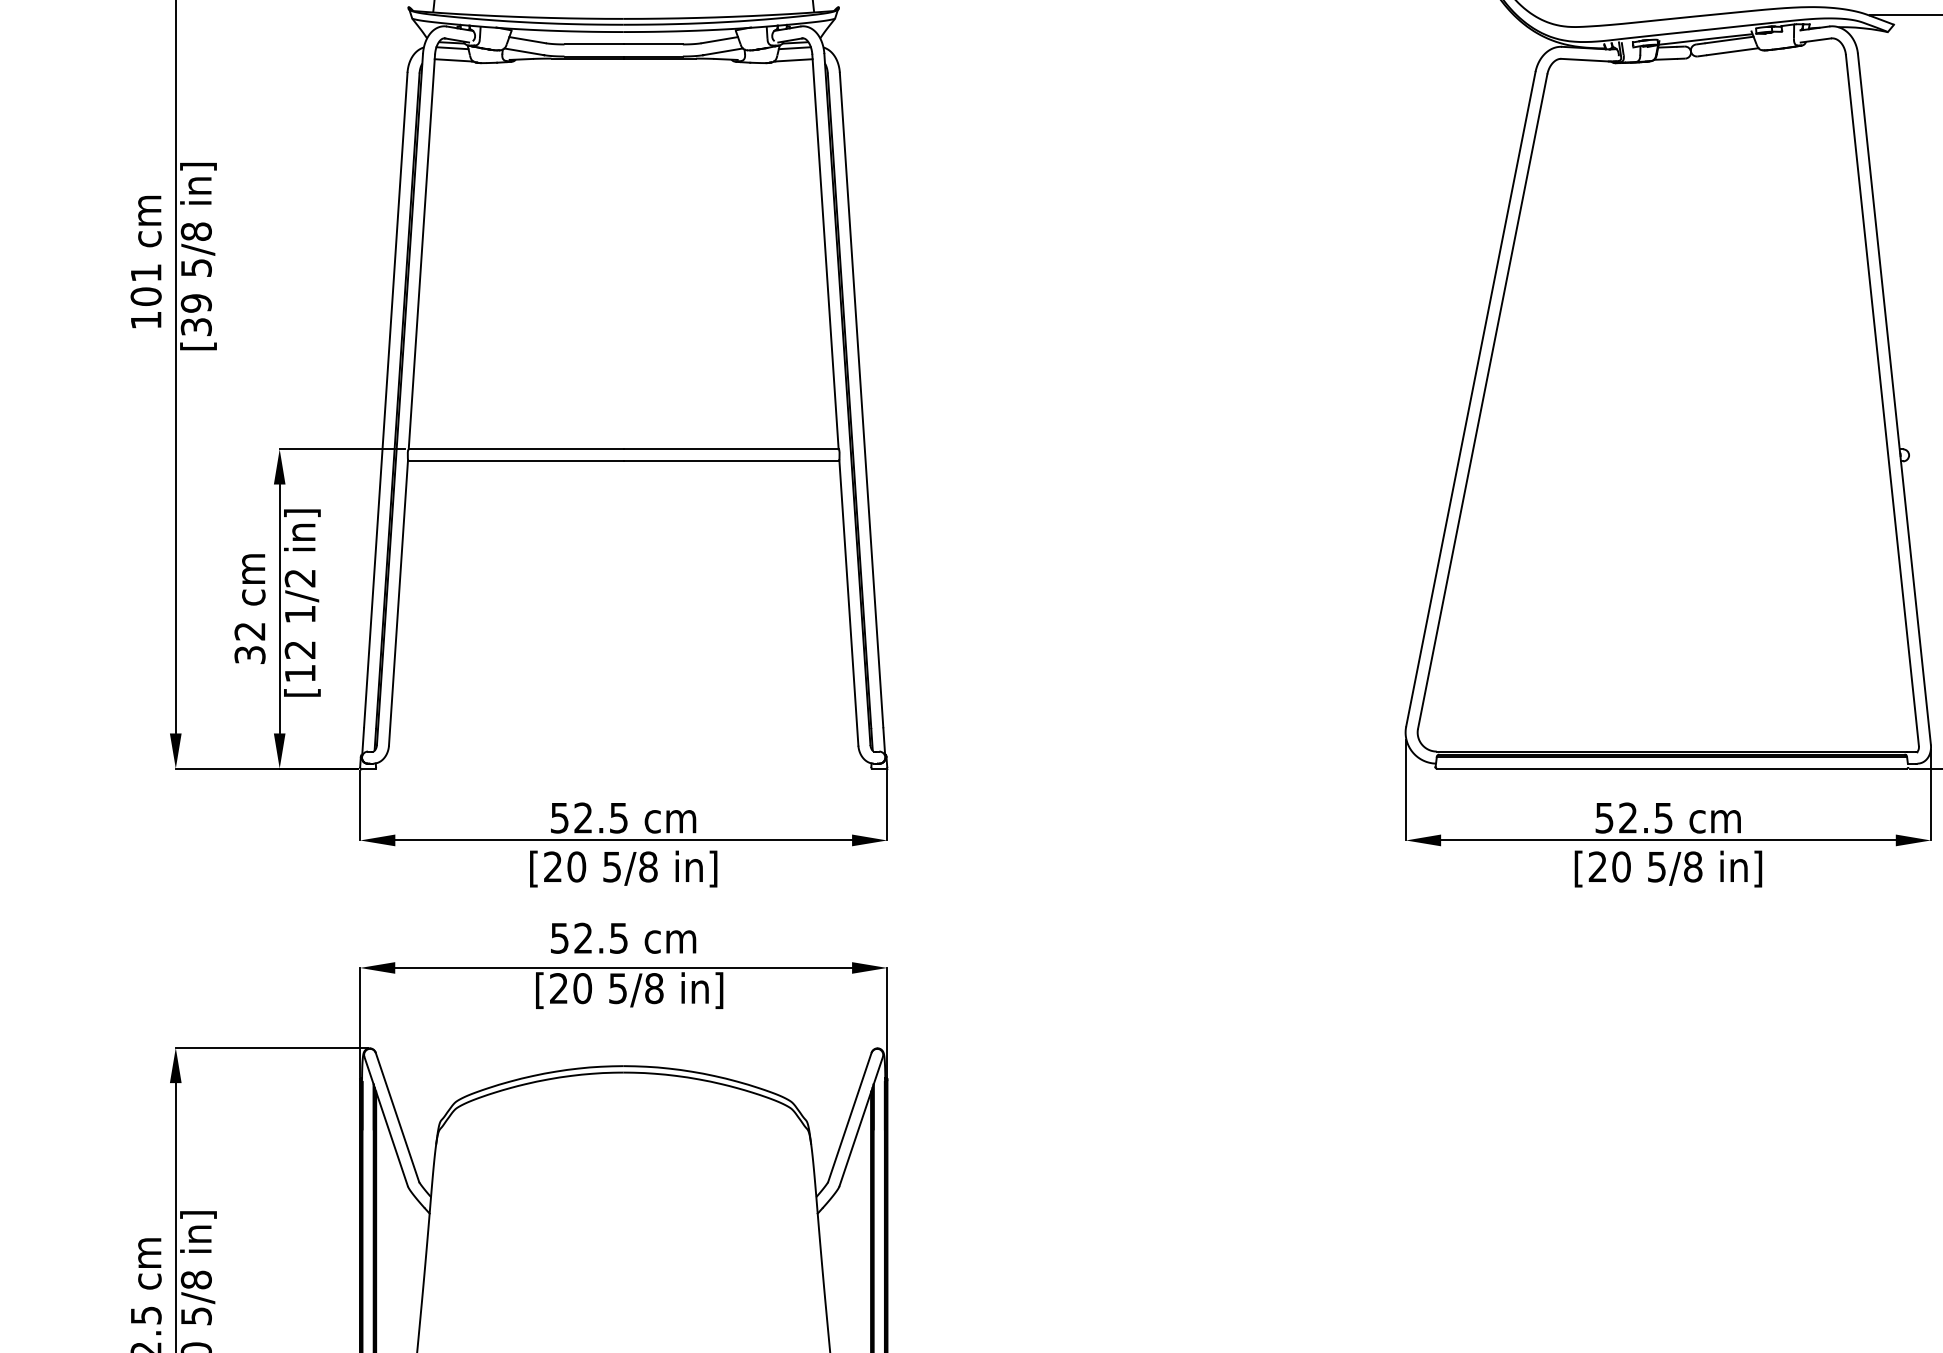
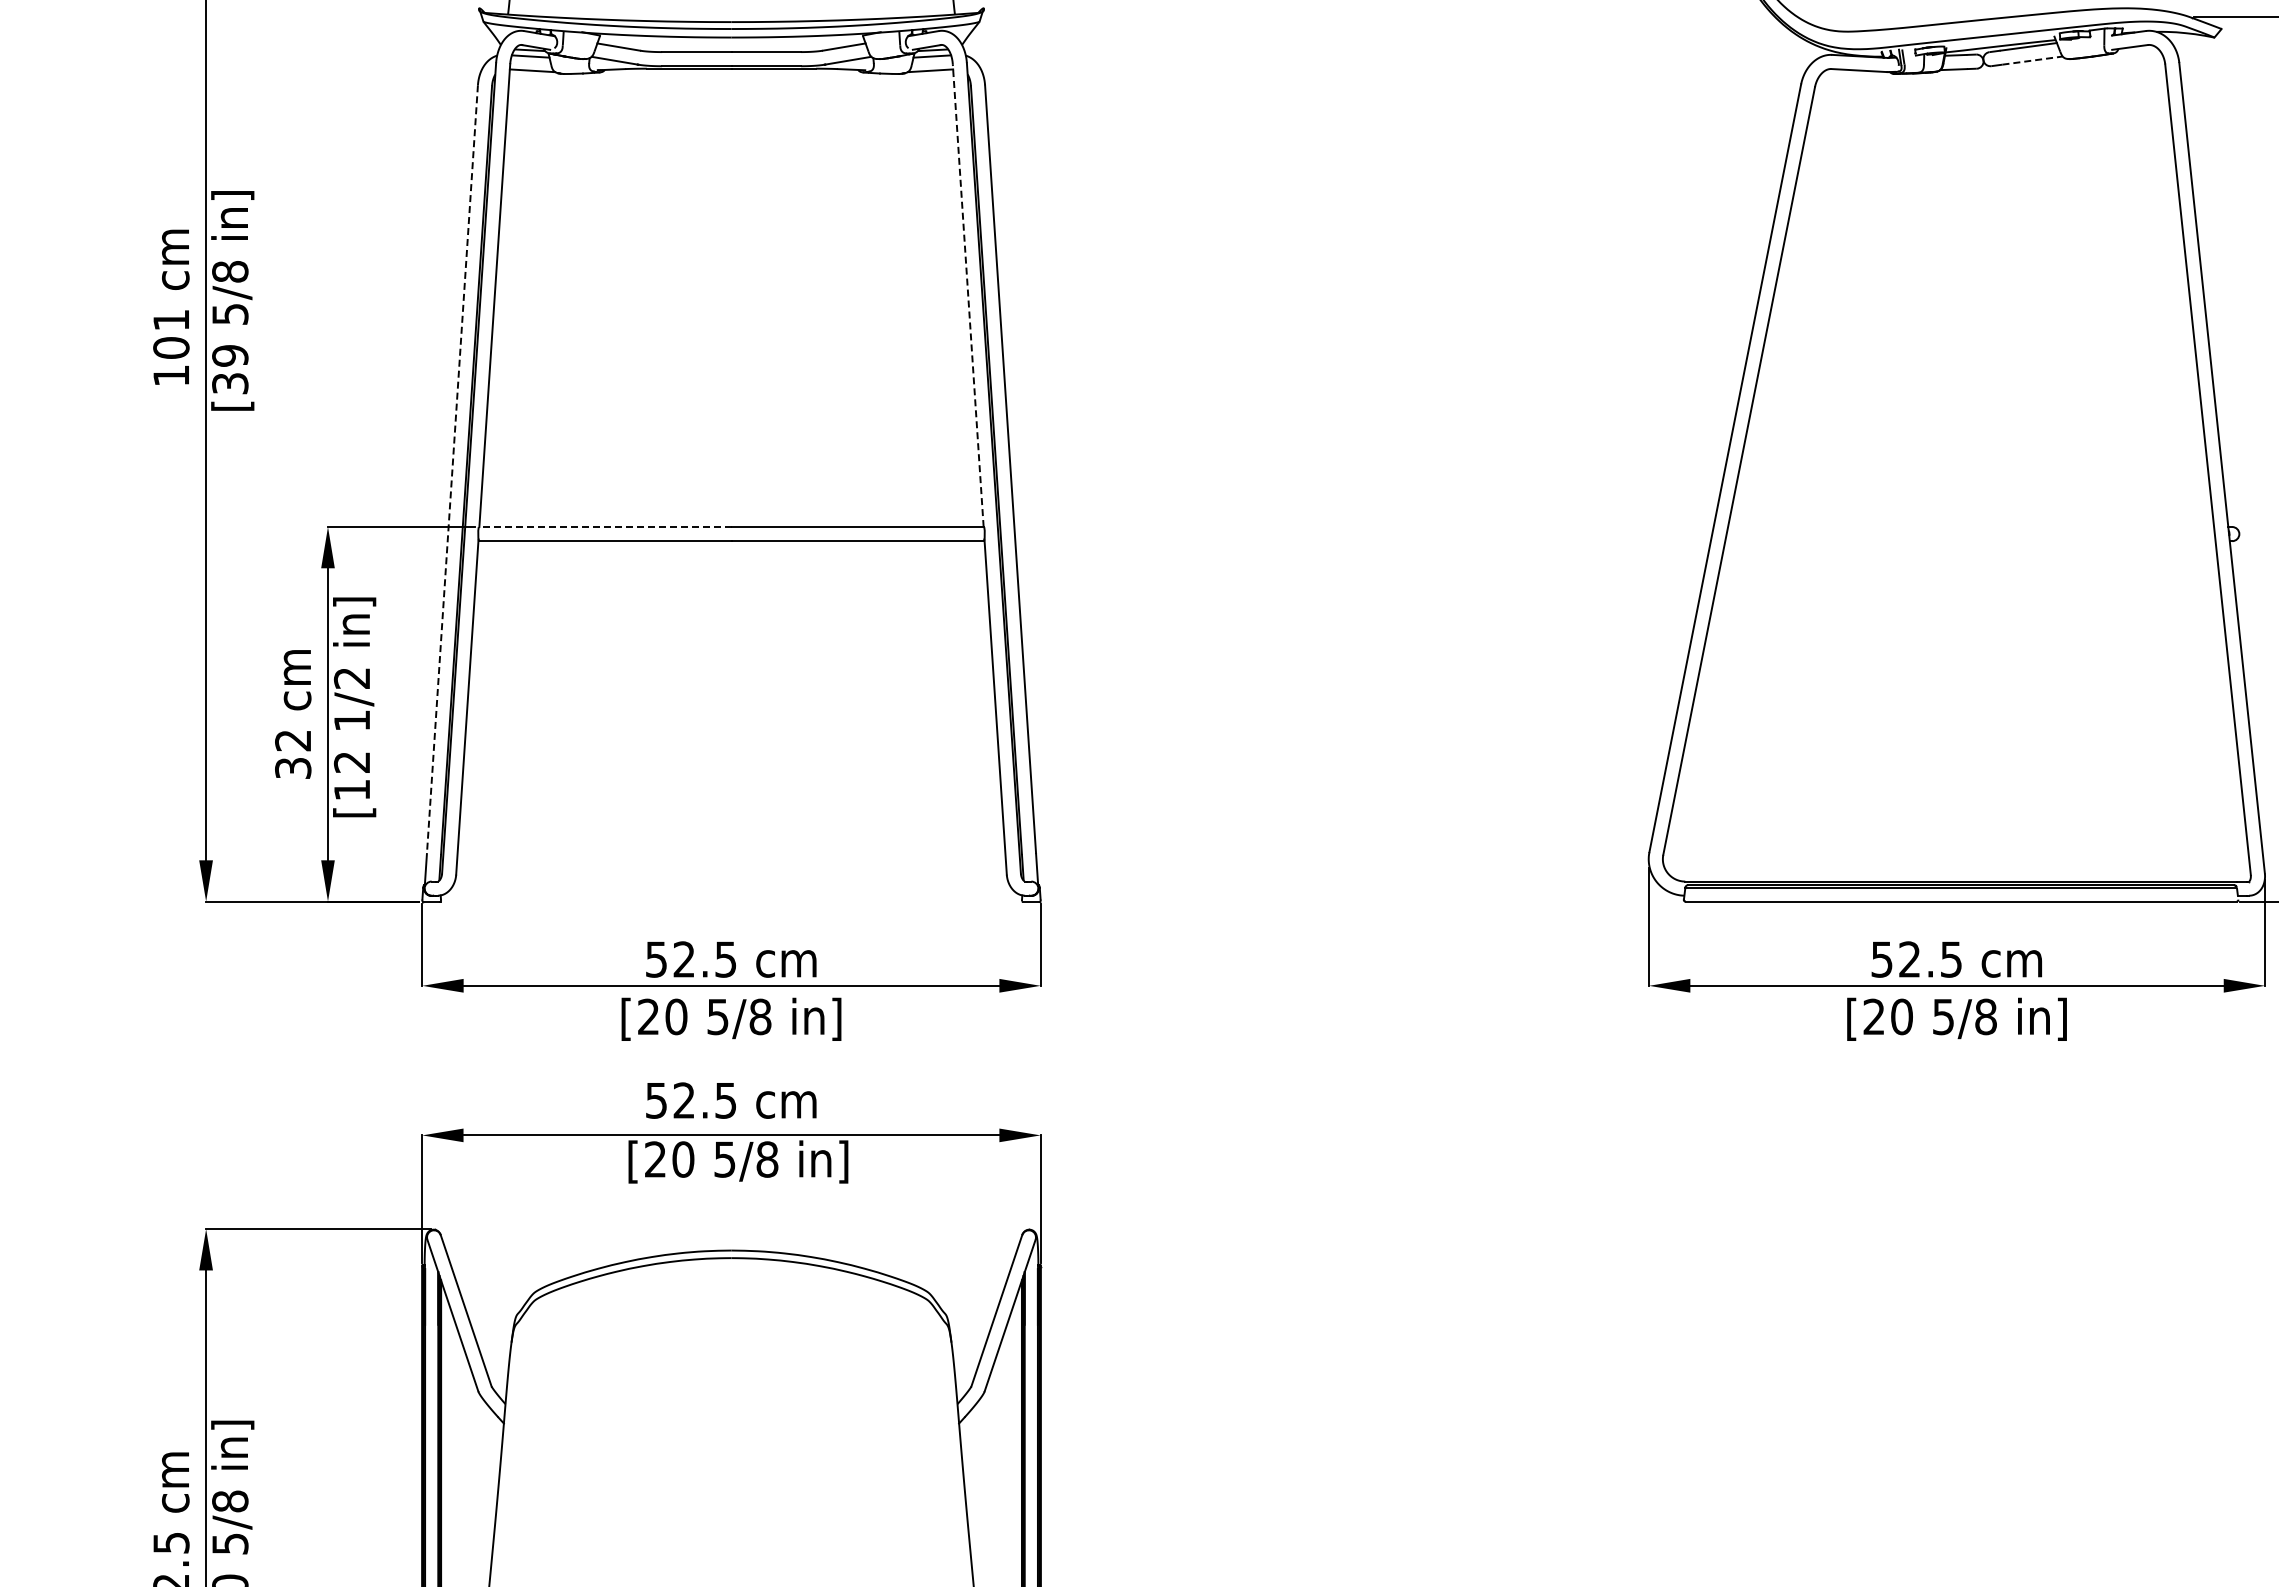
line: (1733, 51) -> (2033, 60), solid -> dashed
line: (825, 251) -> (968, 295), solid -> dashed
line: (385, 400) -> (452, 469), solid -> dashed
line: (515, 449) -> (604, 527), solid -> dashed

